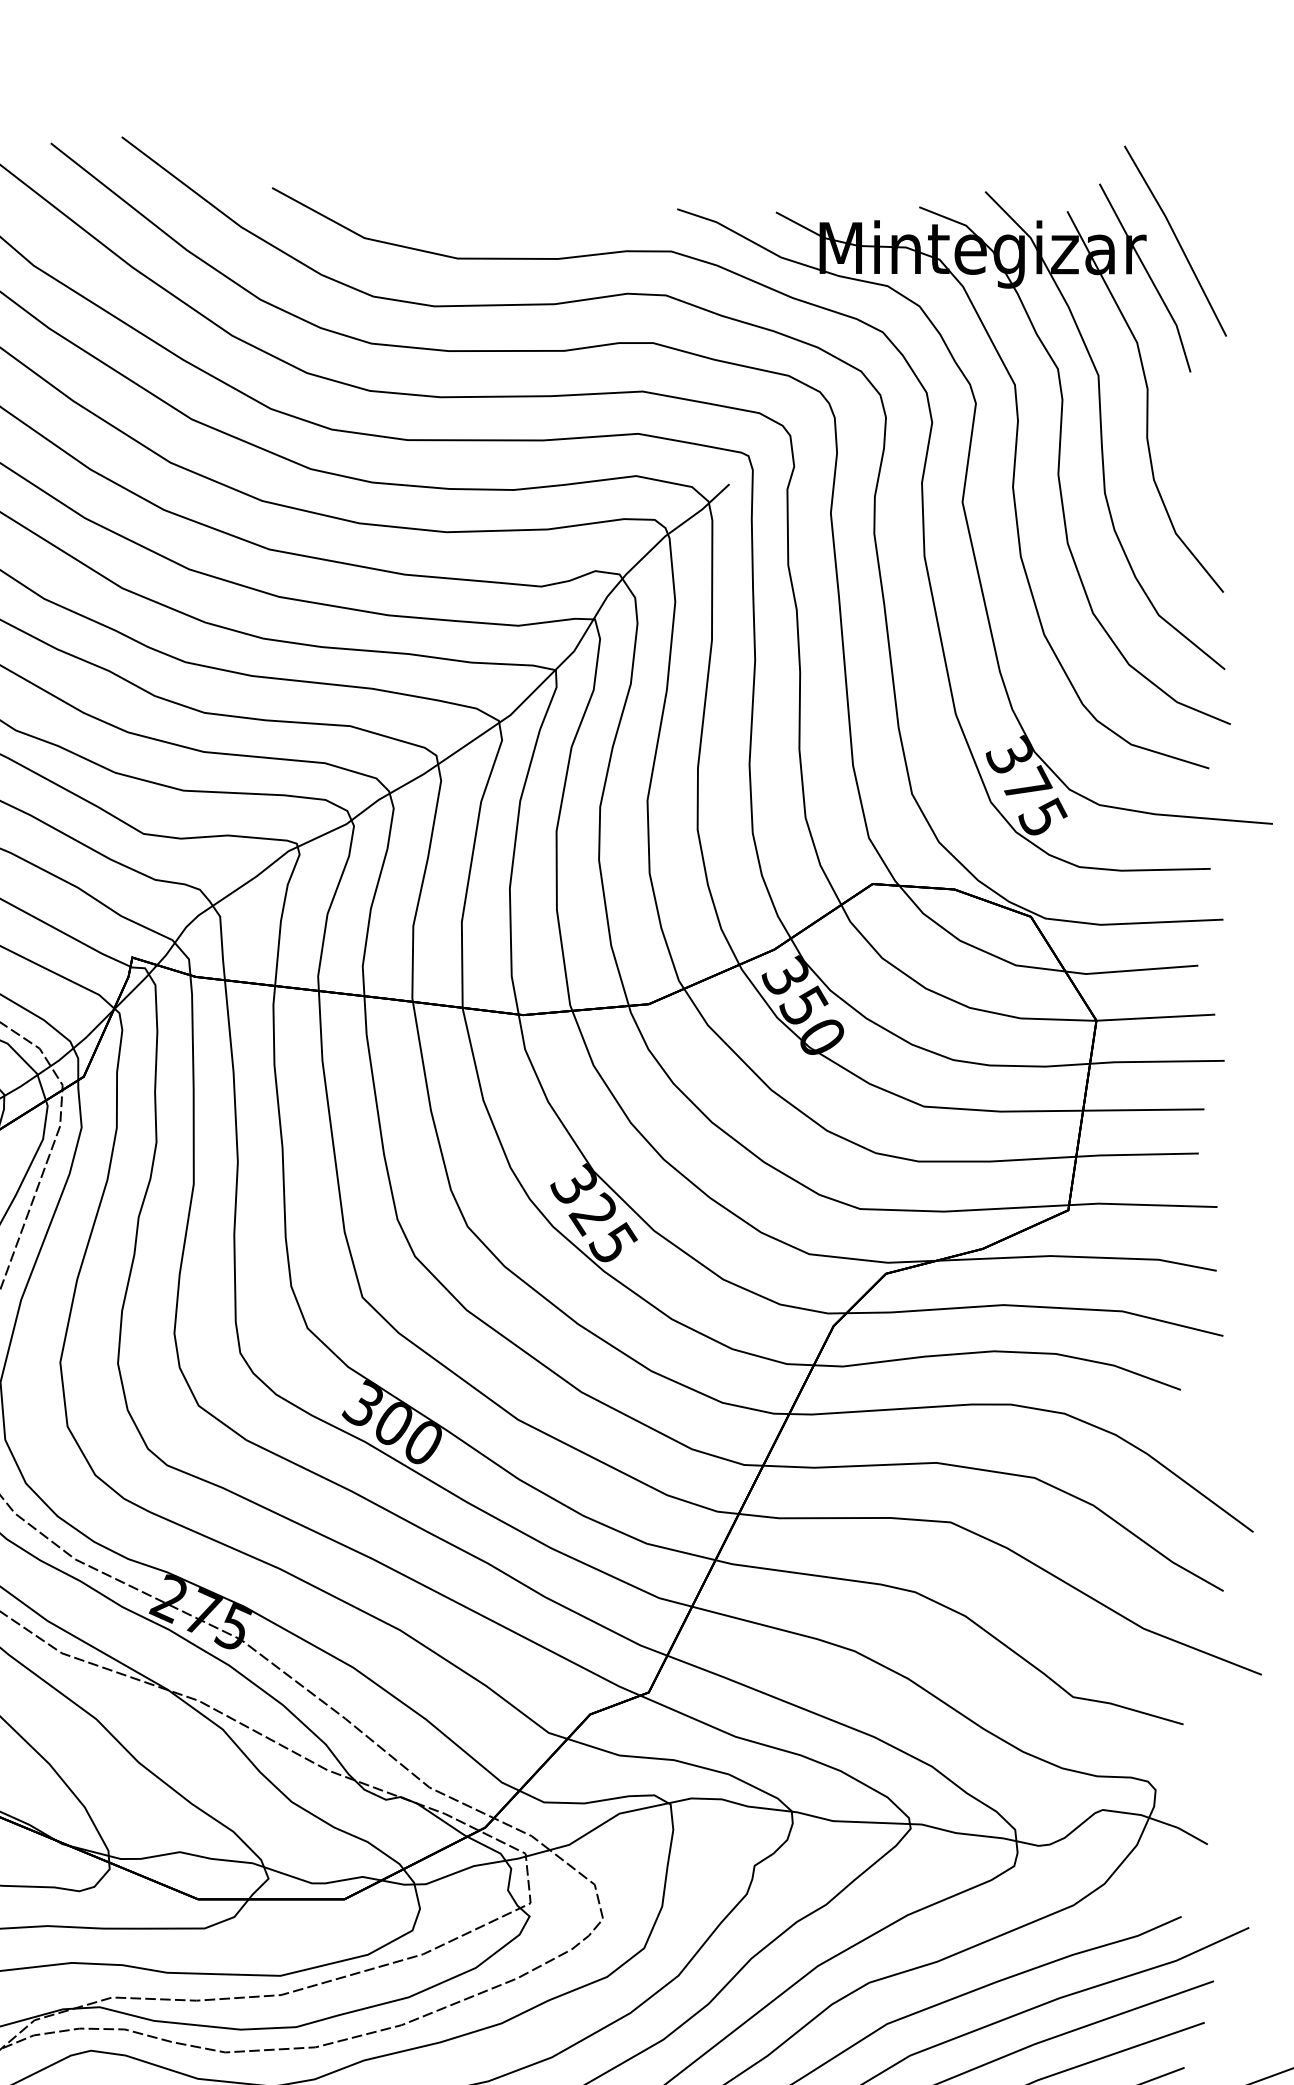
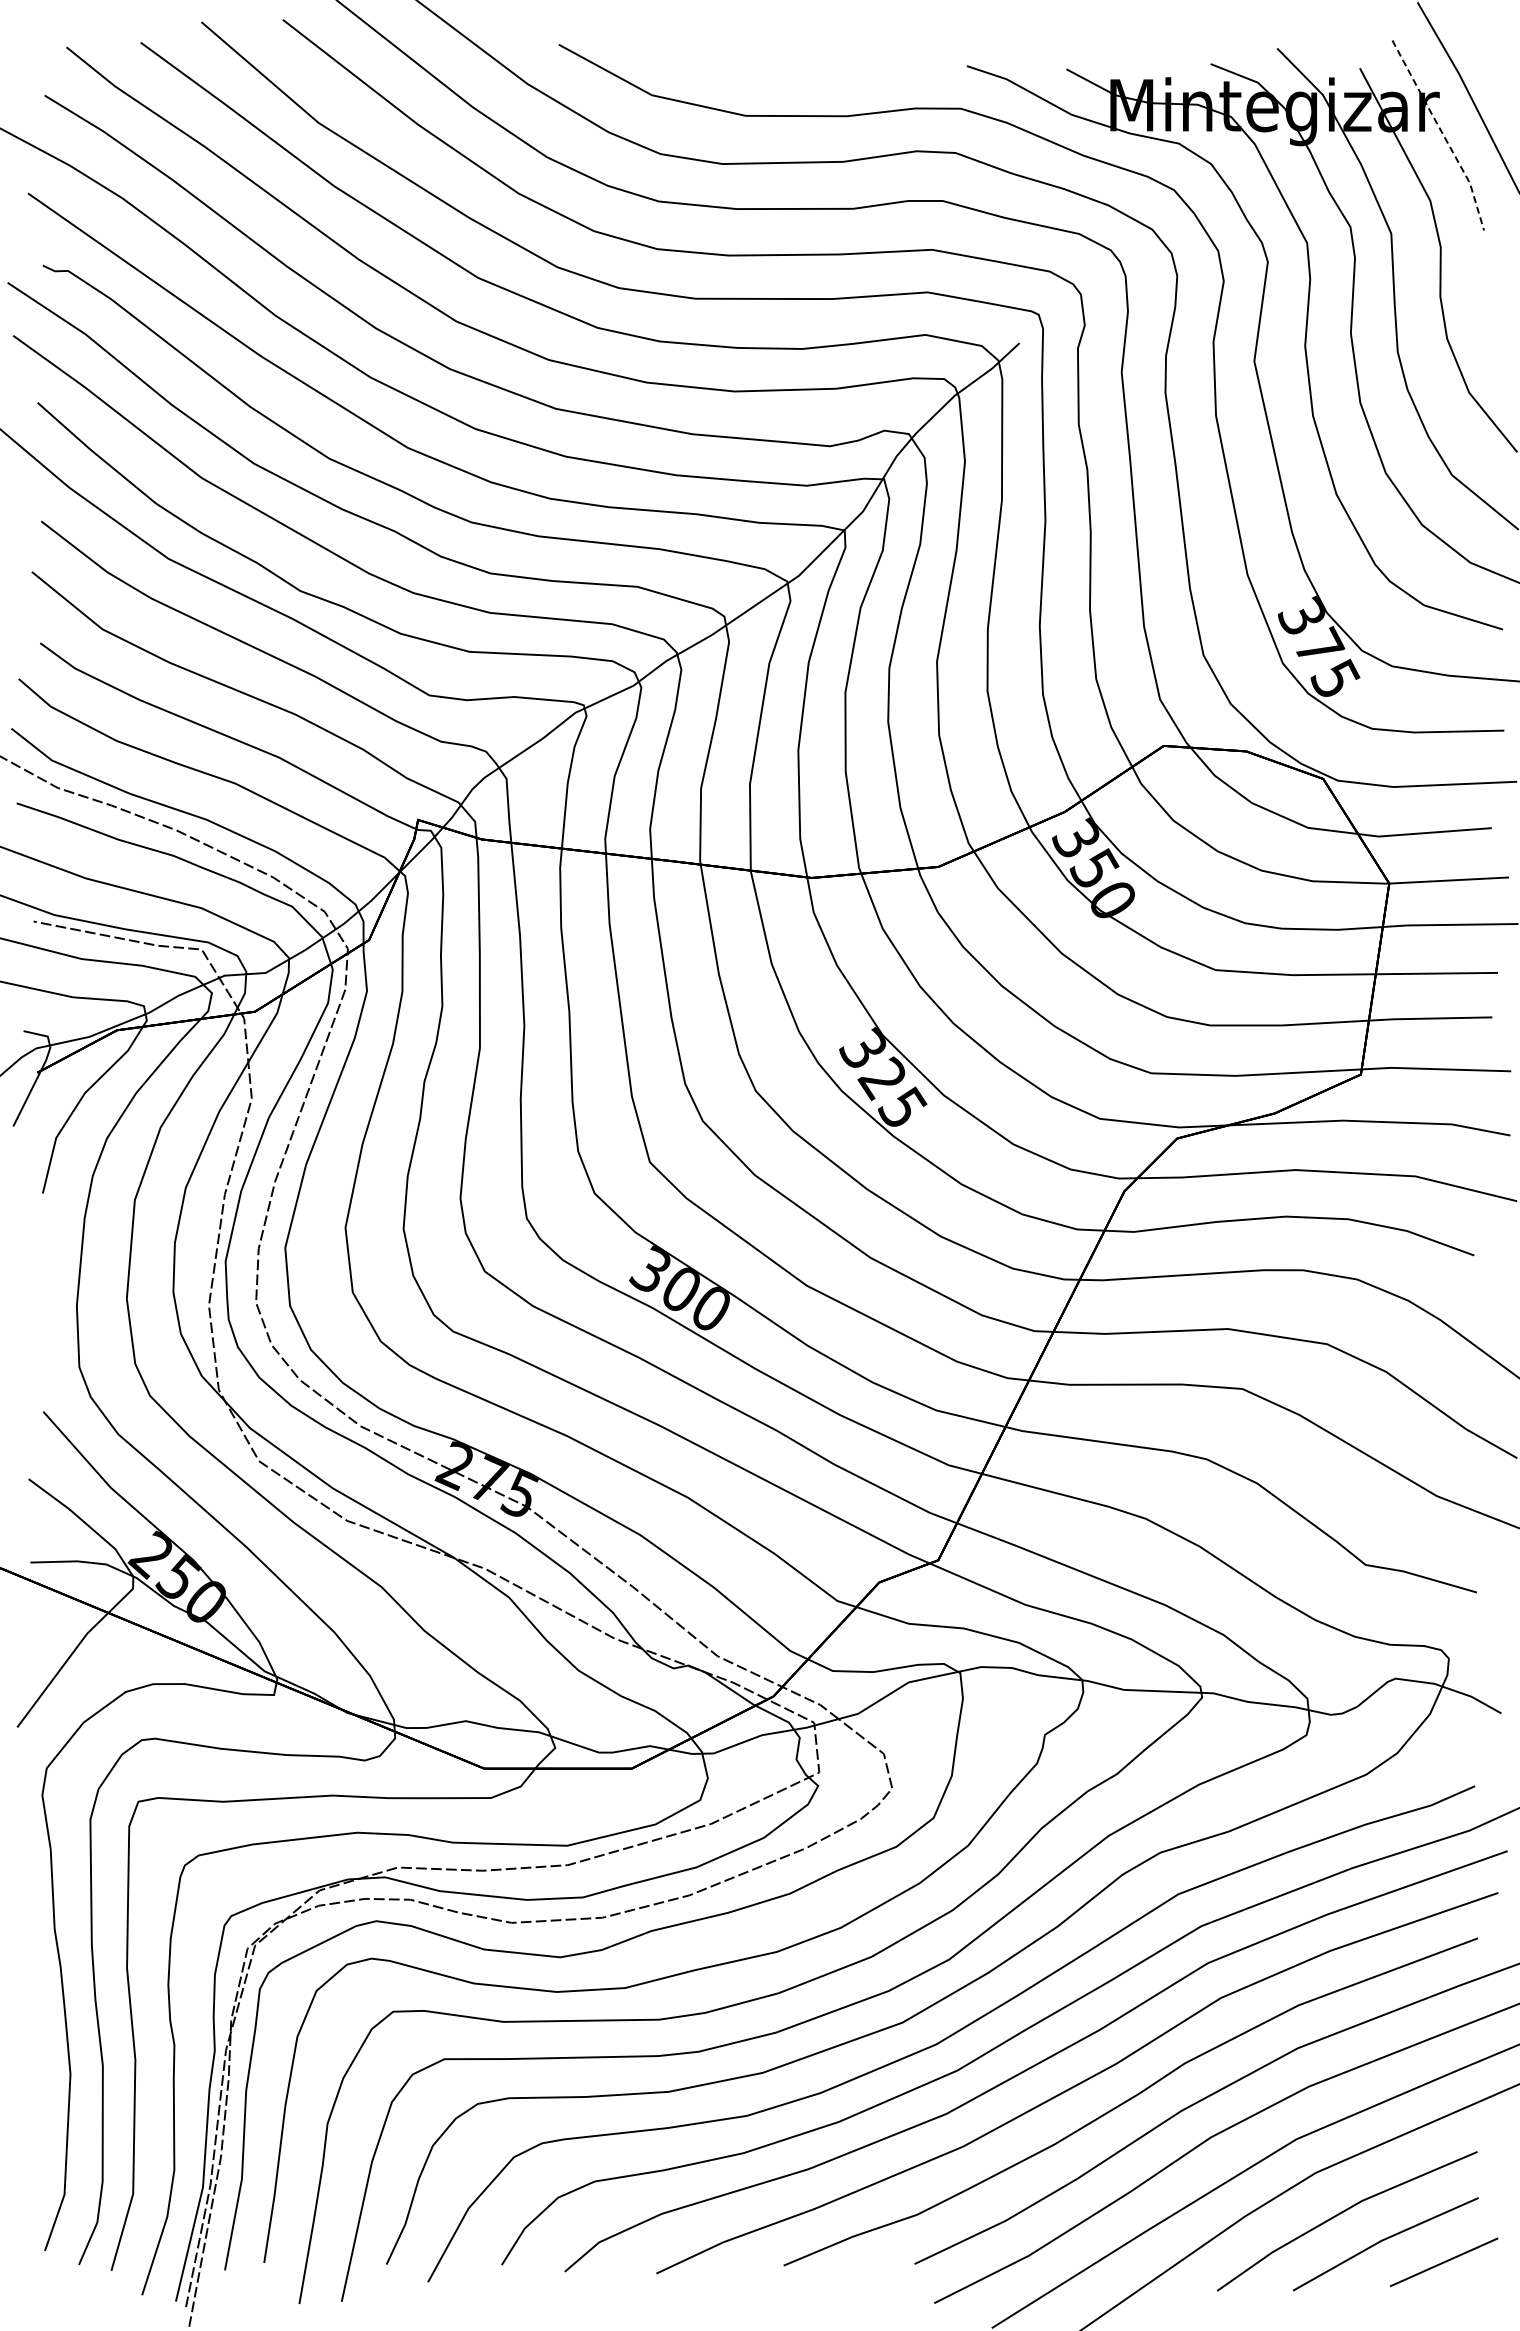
line: (1149, 277) -> (1442, 134), solid -> dashed

